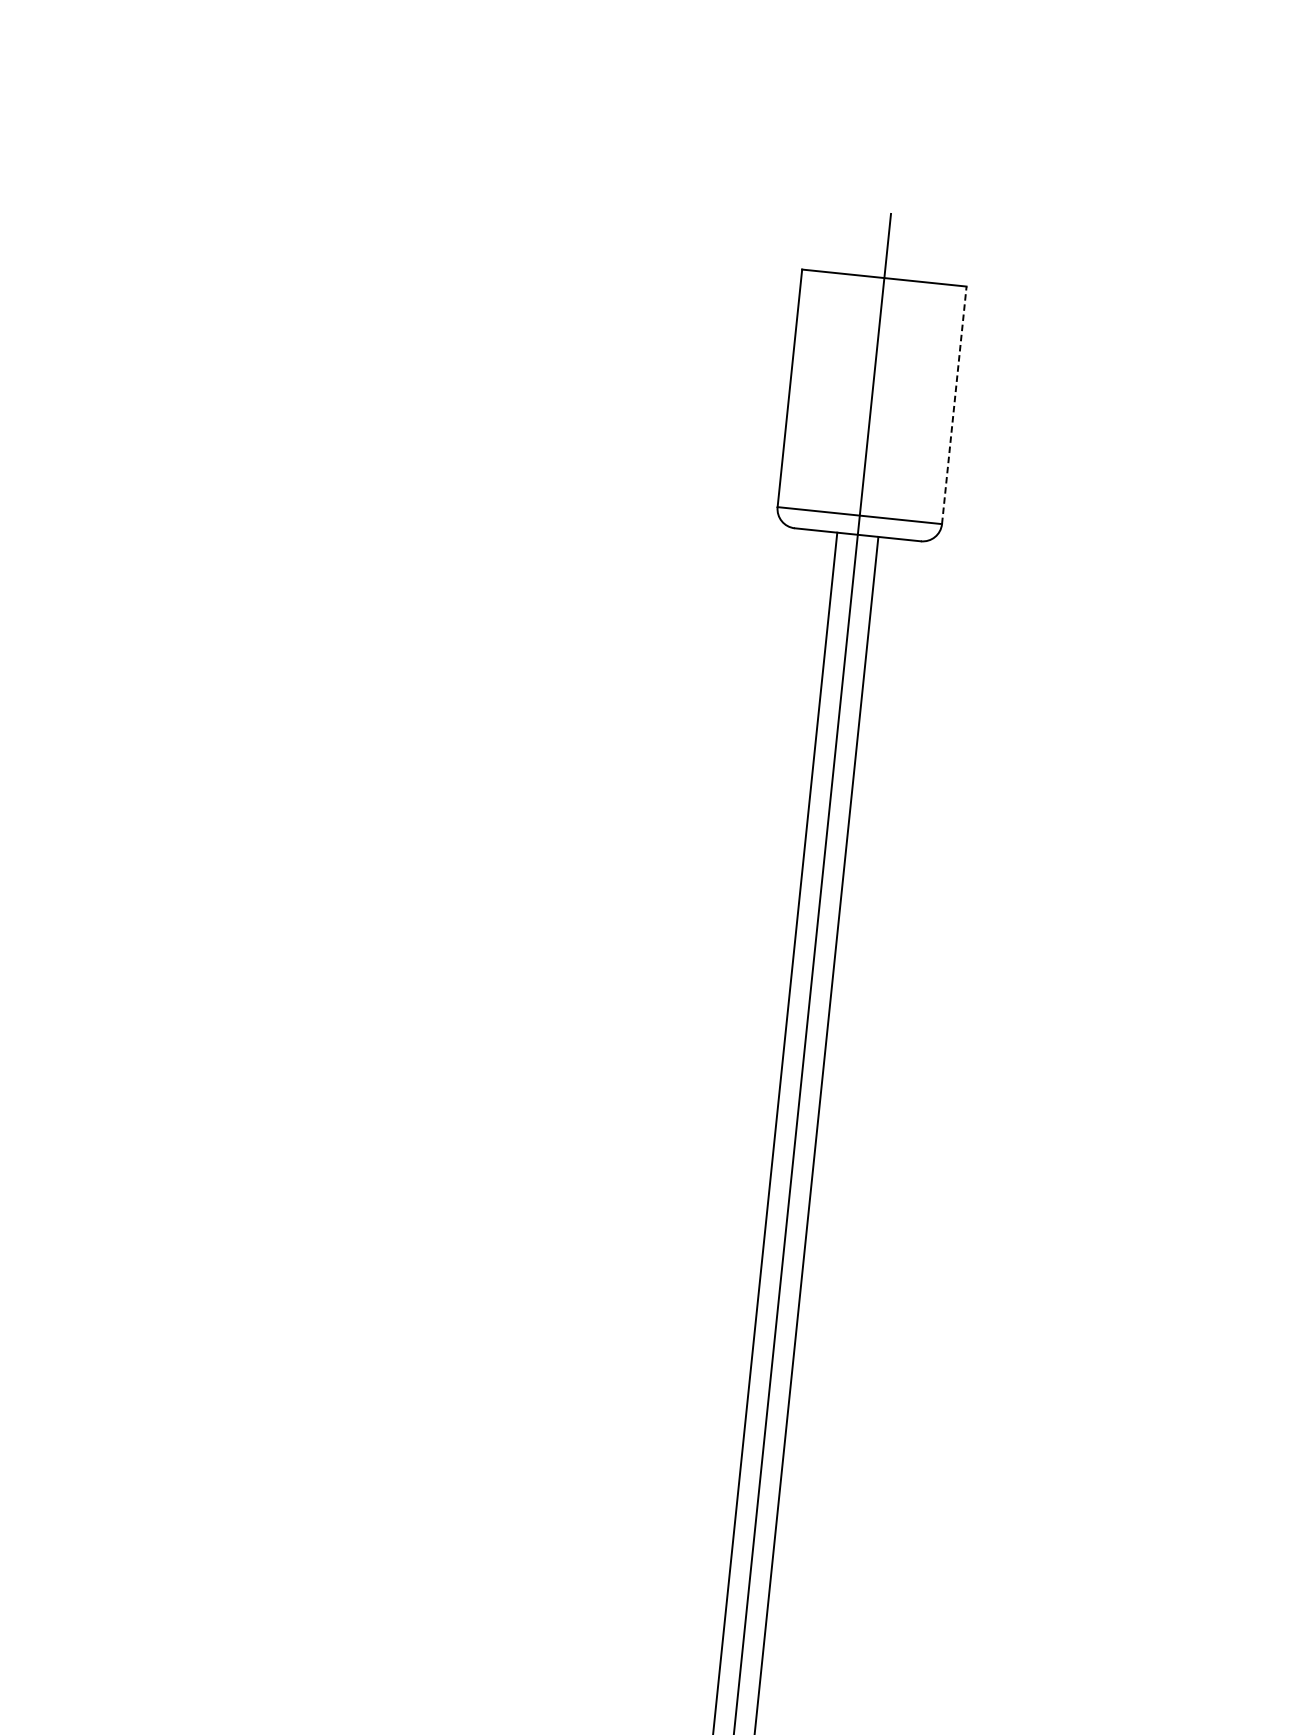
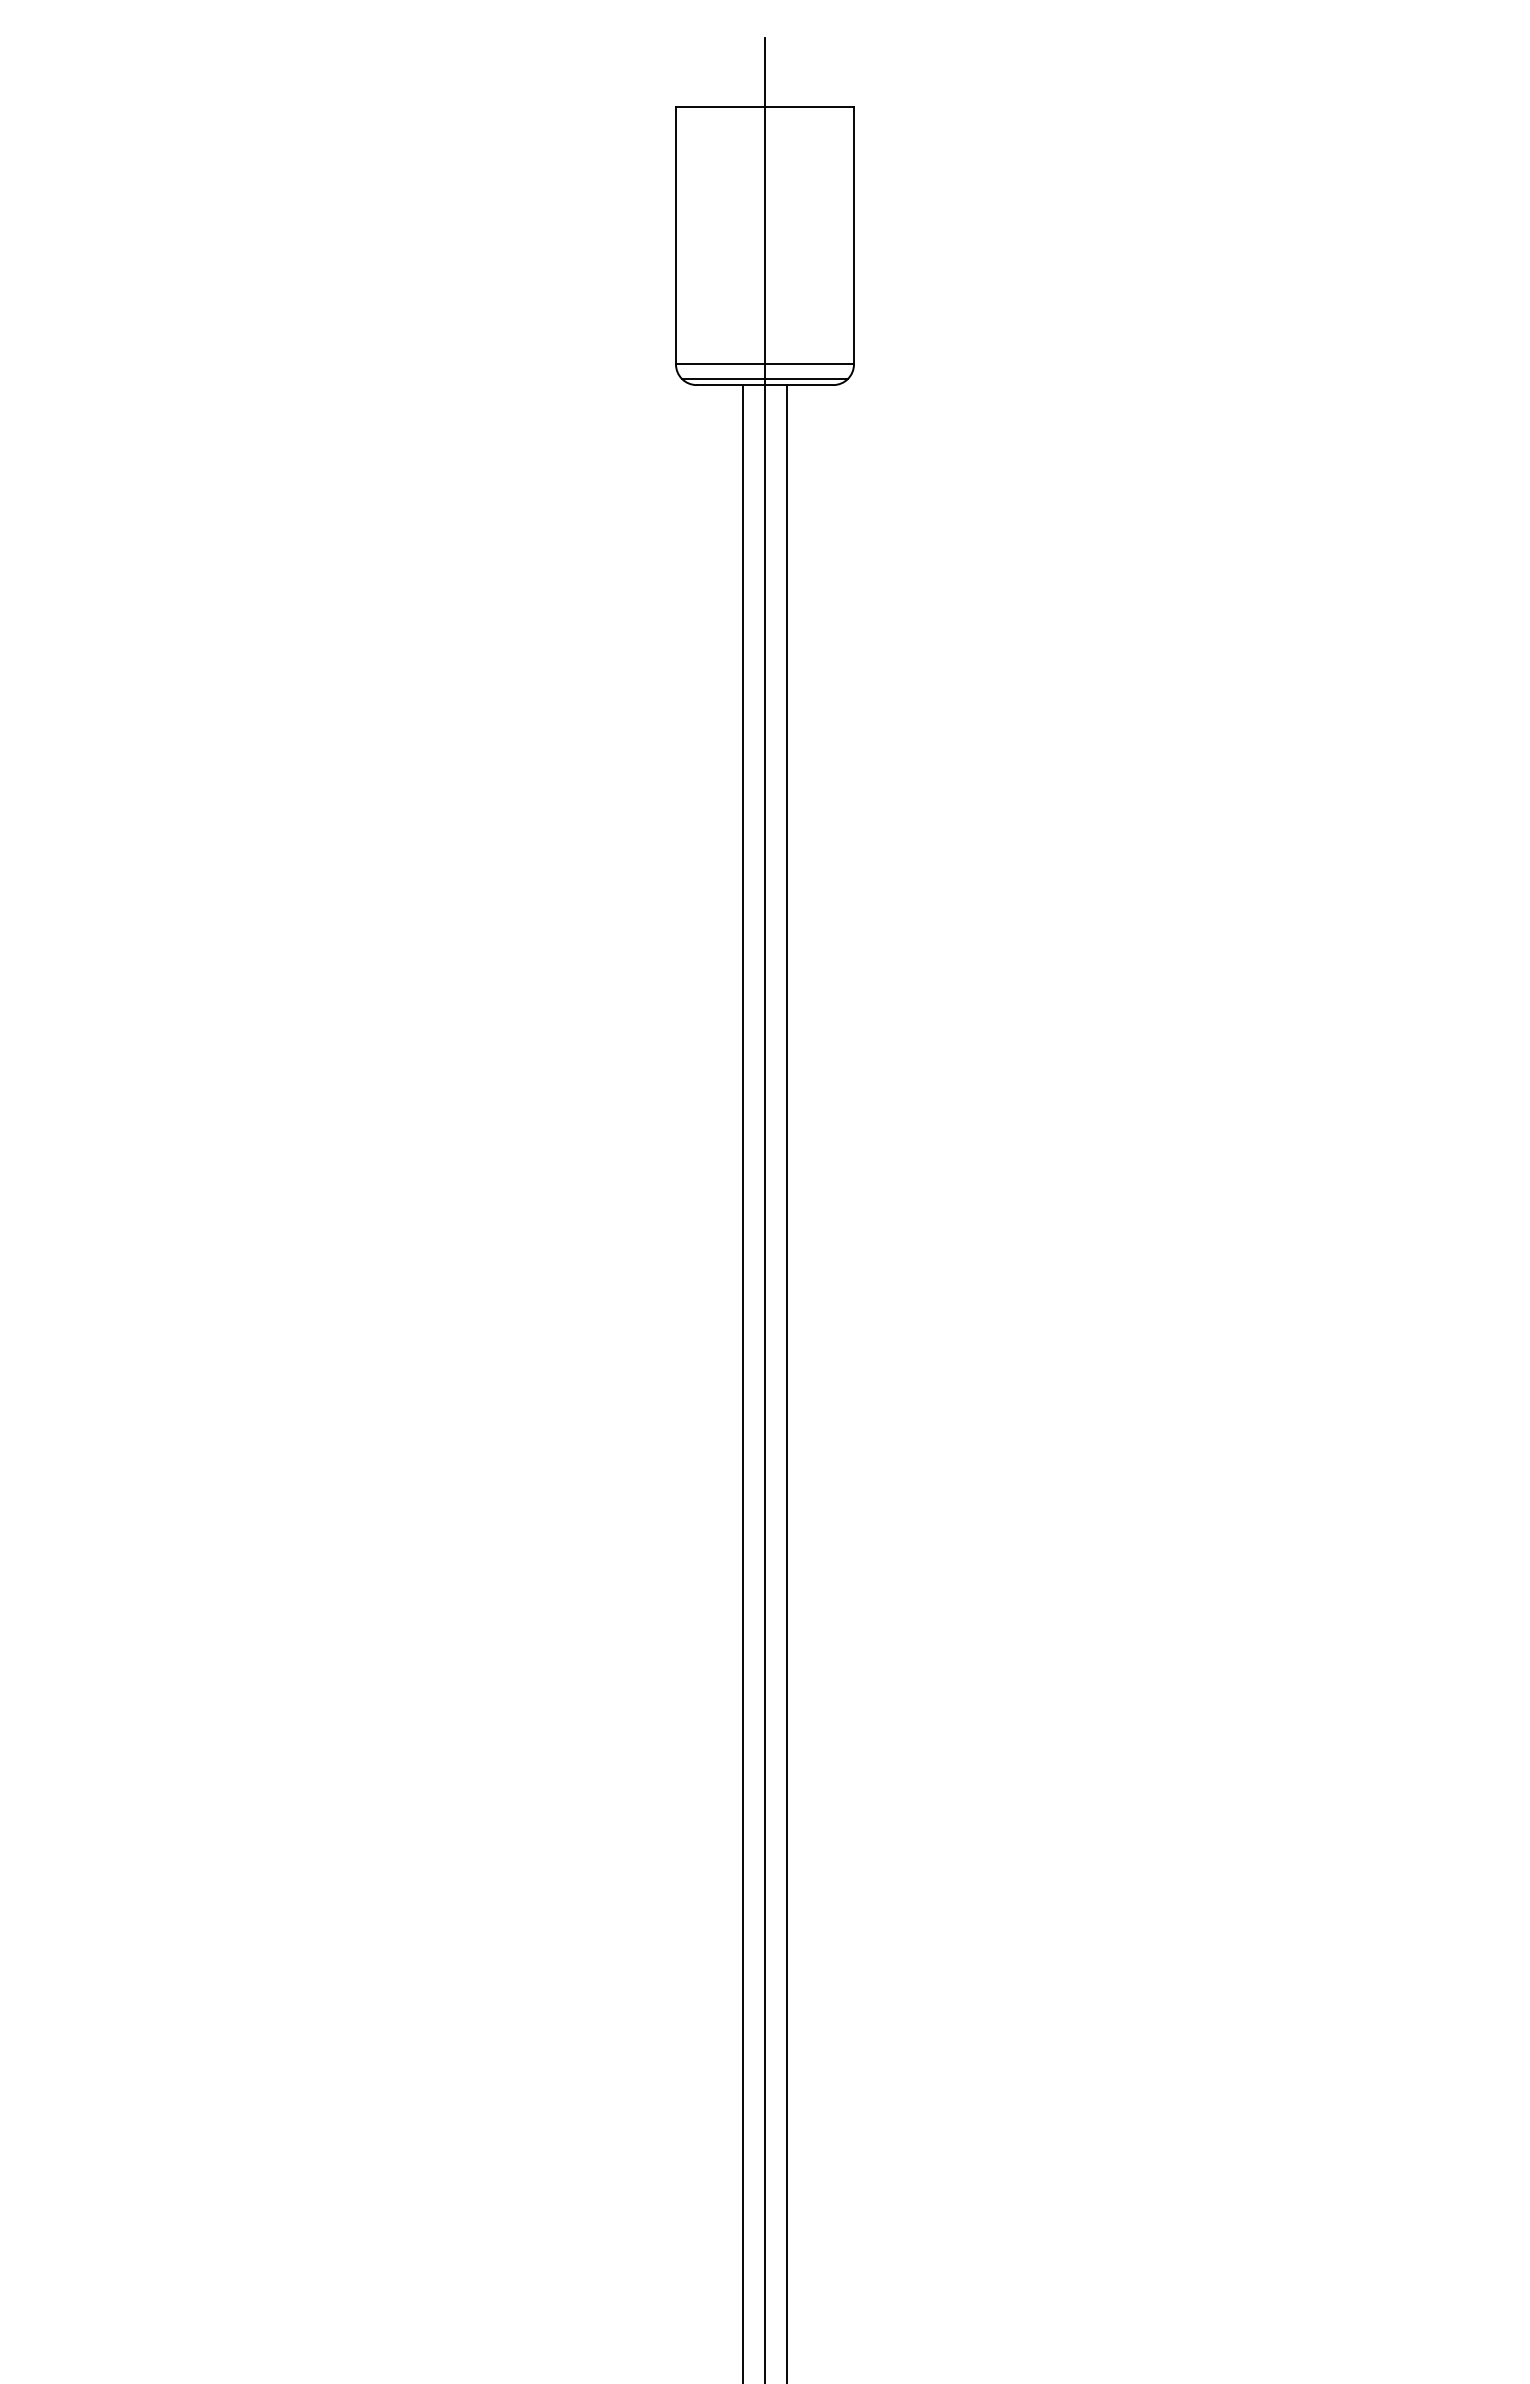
line: (954, 405) -> (854, 235), dashed -> solid
line: (858, 528) -> (764, 378), added

